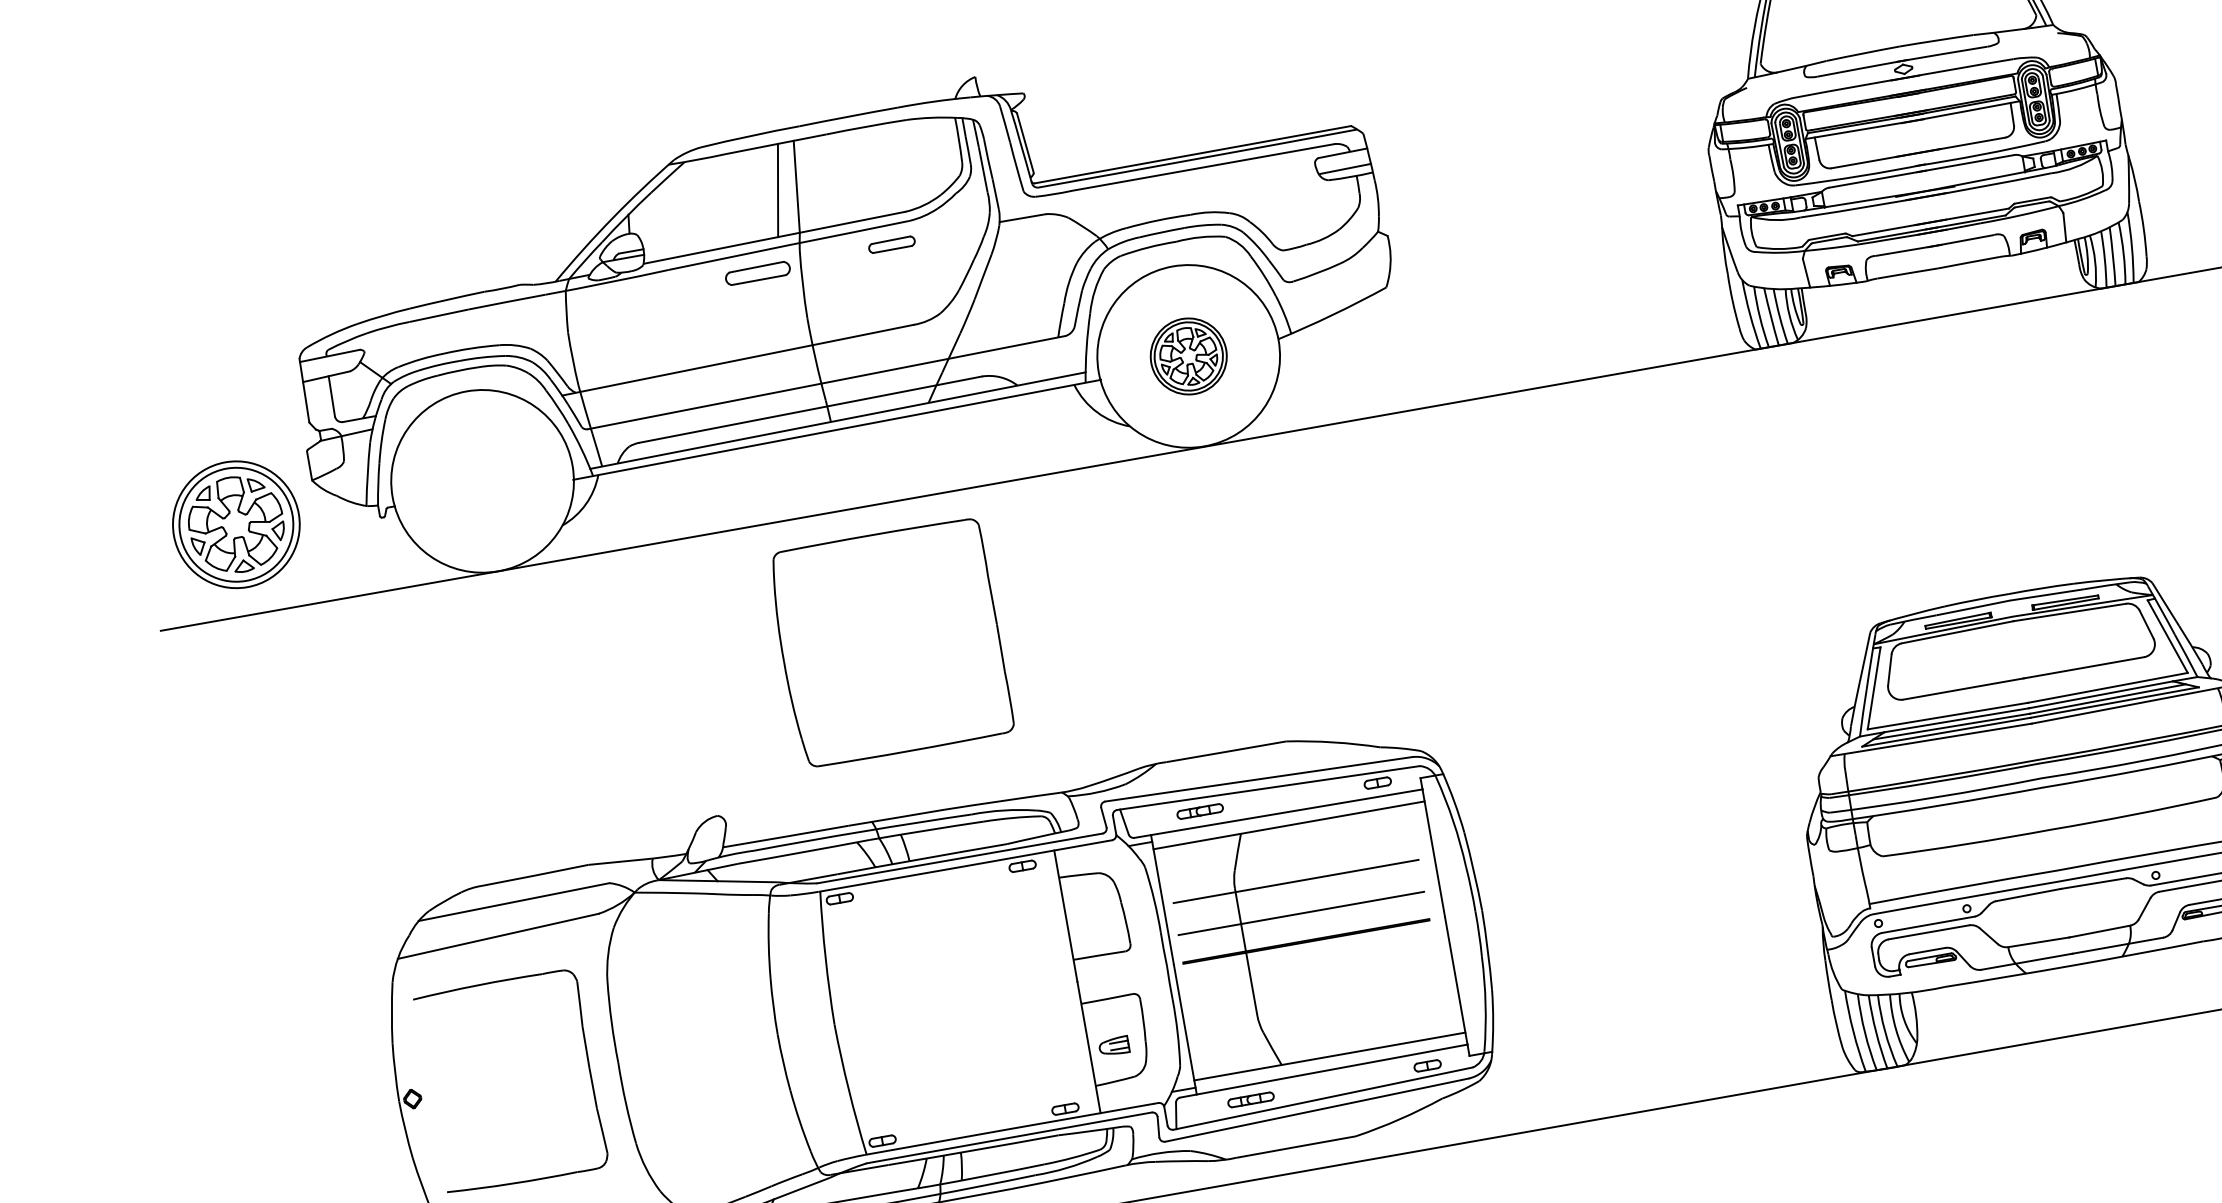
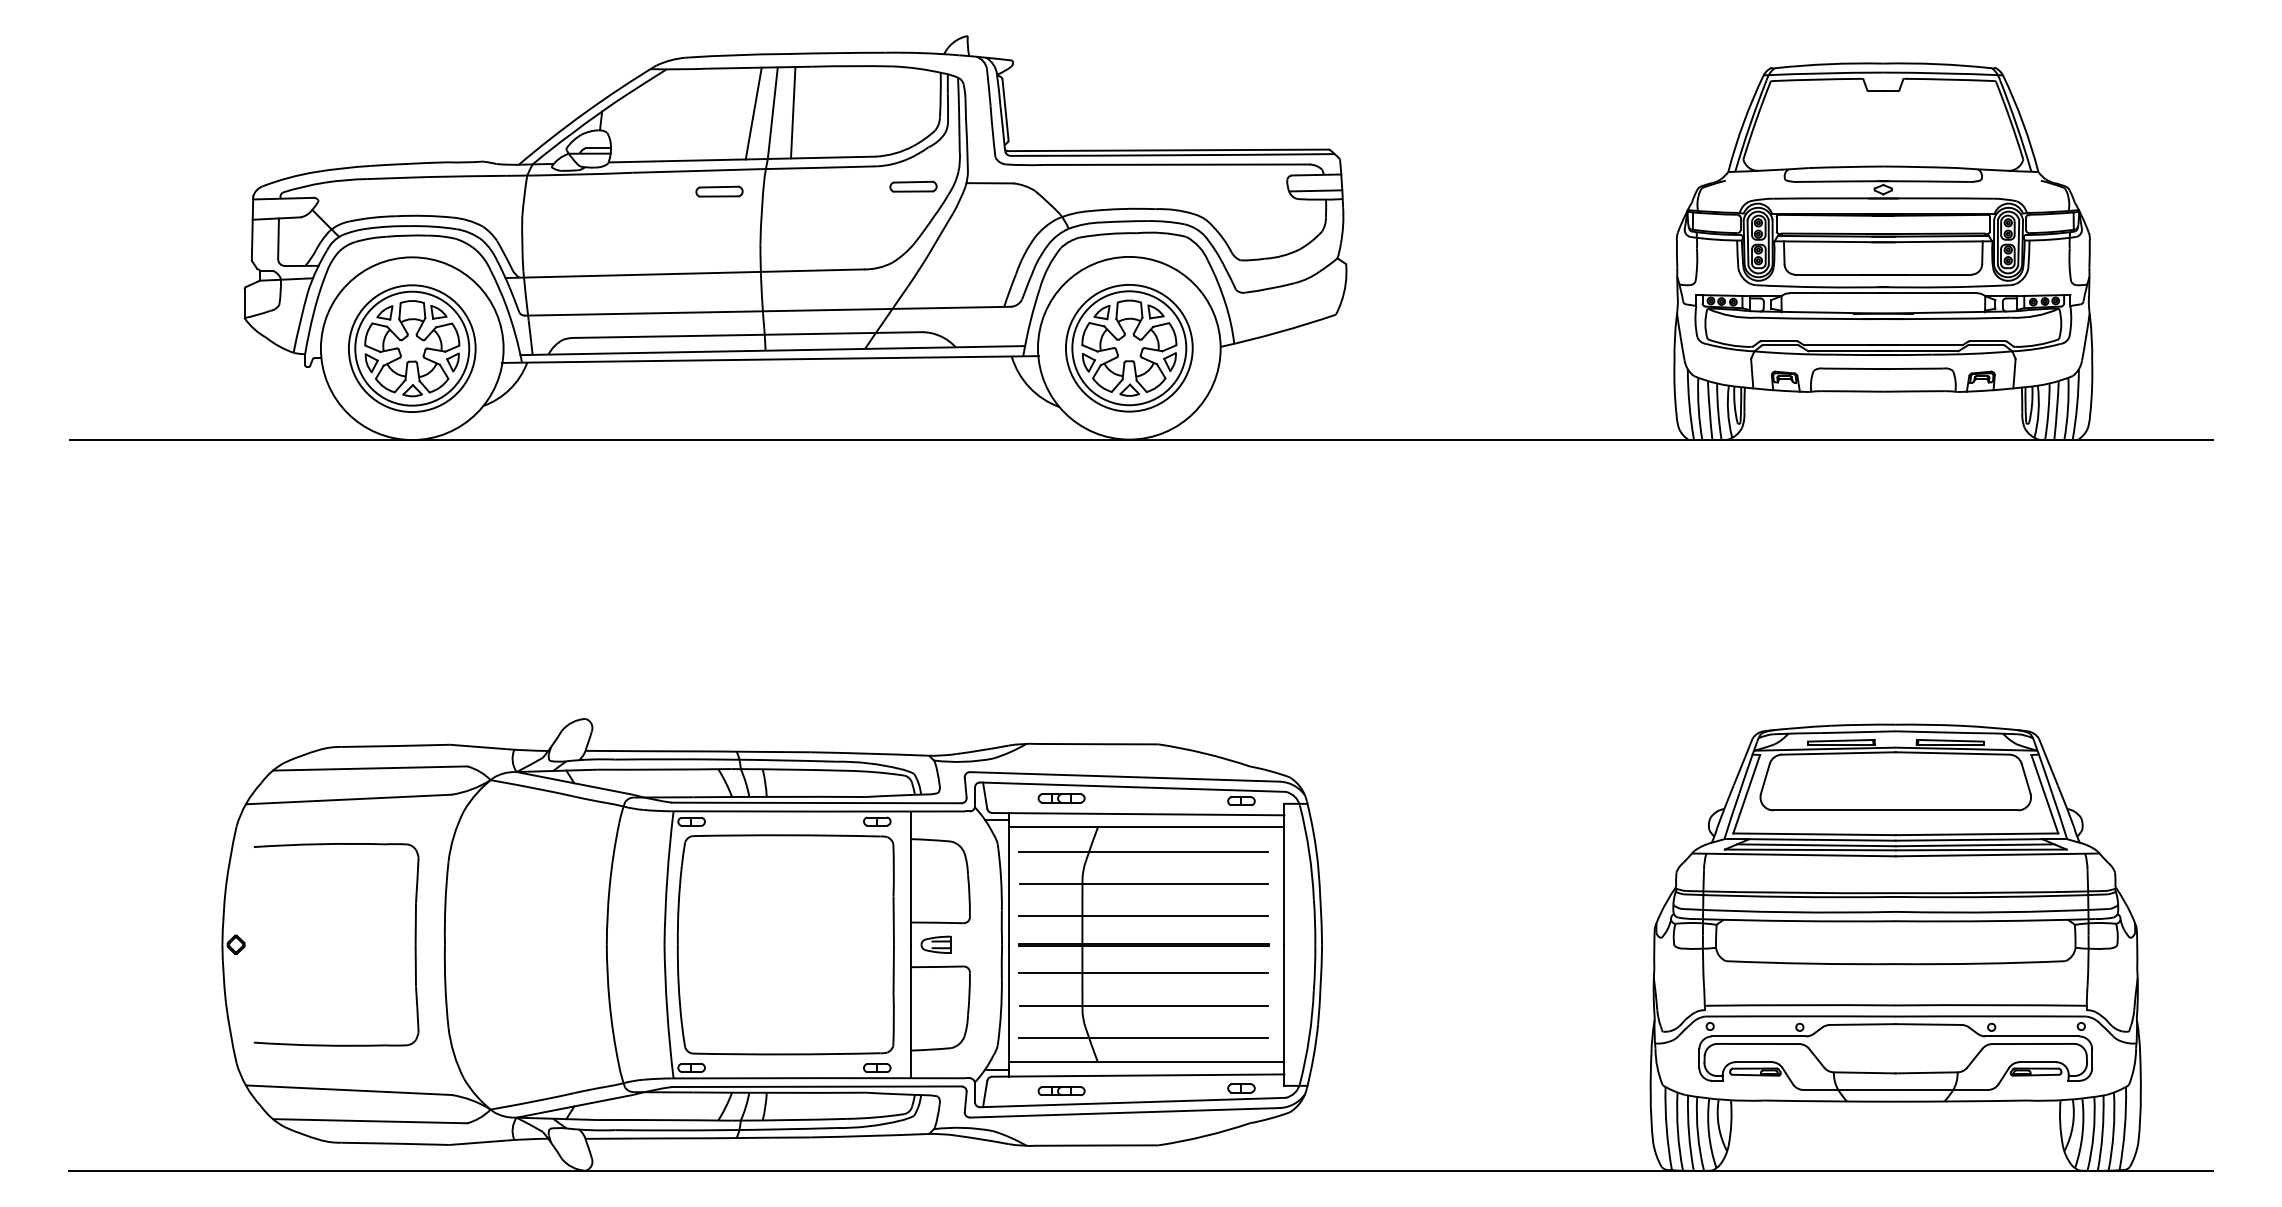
line: (816, 182) -> (792, 112), added
part: (891, 244) -> (913, 186), moved
part: (757, 273) -> (719, 191), size x0.71
part: (1188, 356) -> (1129, 348), size x1.67
part: (236, 524) -> (412, 348), moved
part: (890, 642) -> (785, 944), moved
line: (1290, 849) -> (1143, 851), added
line: (1311, 969) -> (1143, 973), added
line: (1316, 1001) -> (1143, 1005), added
line: (1322, 1033) -> (1143, 1038), added
part: (1113, 1046) -> (935, 944), moved

